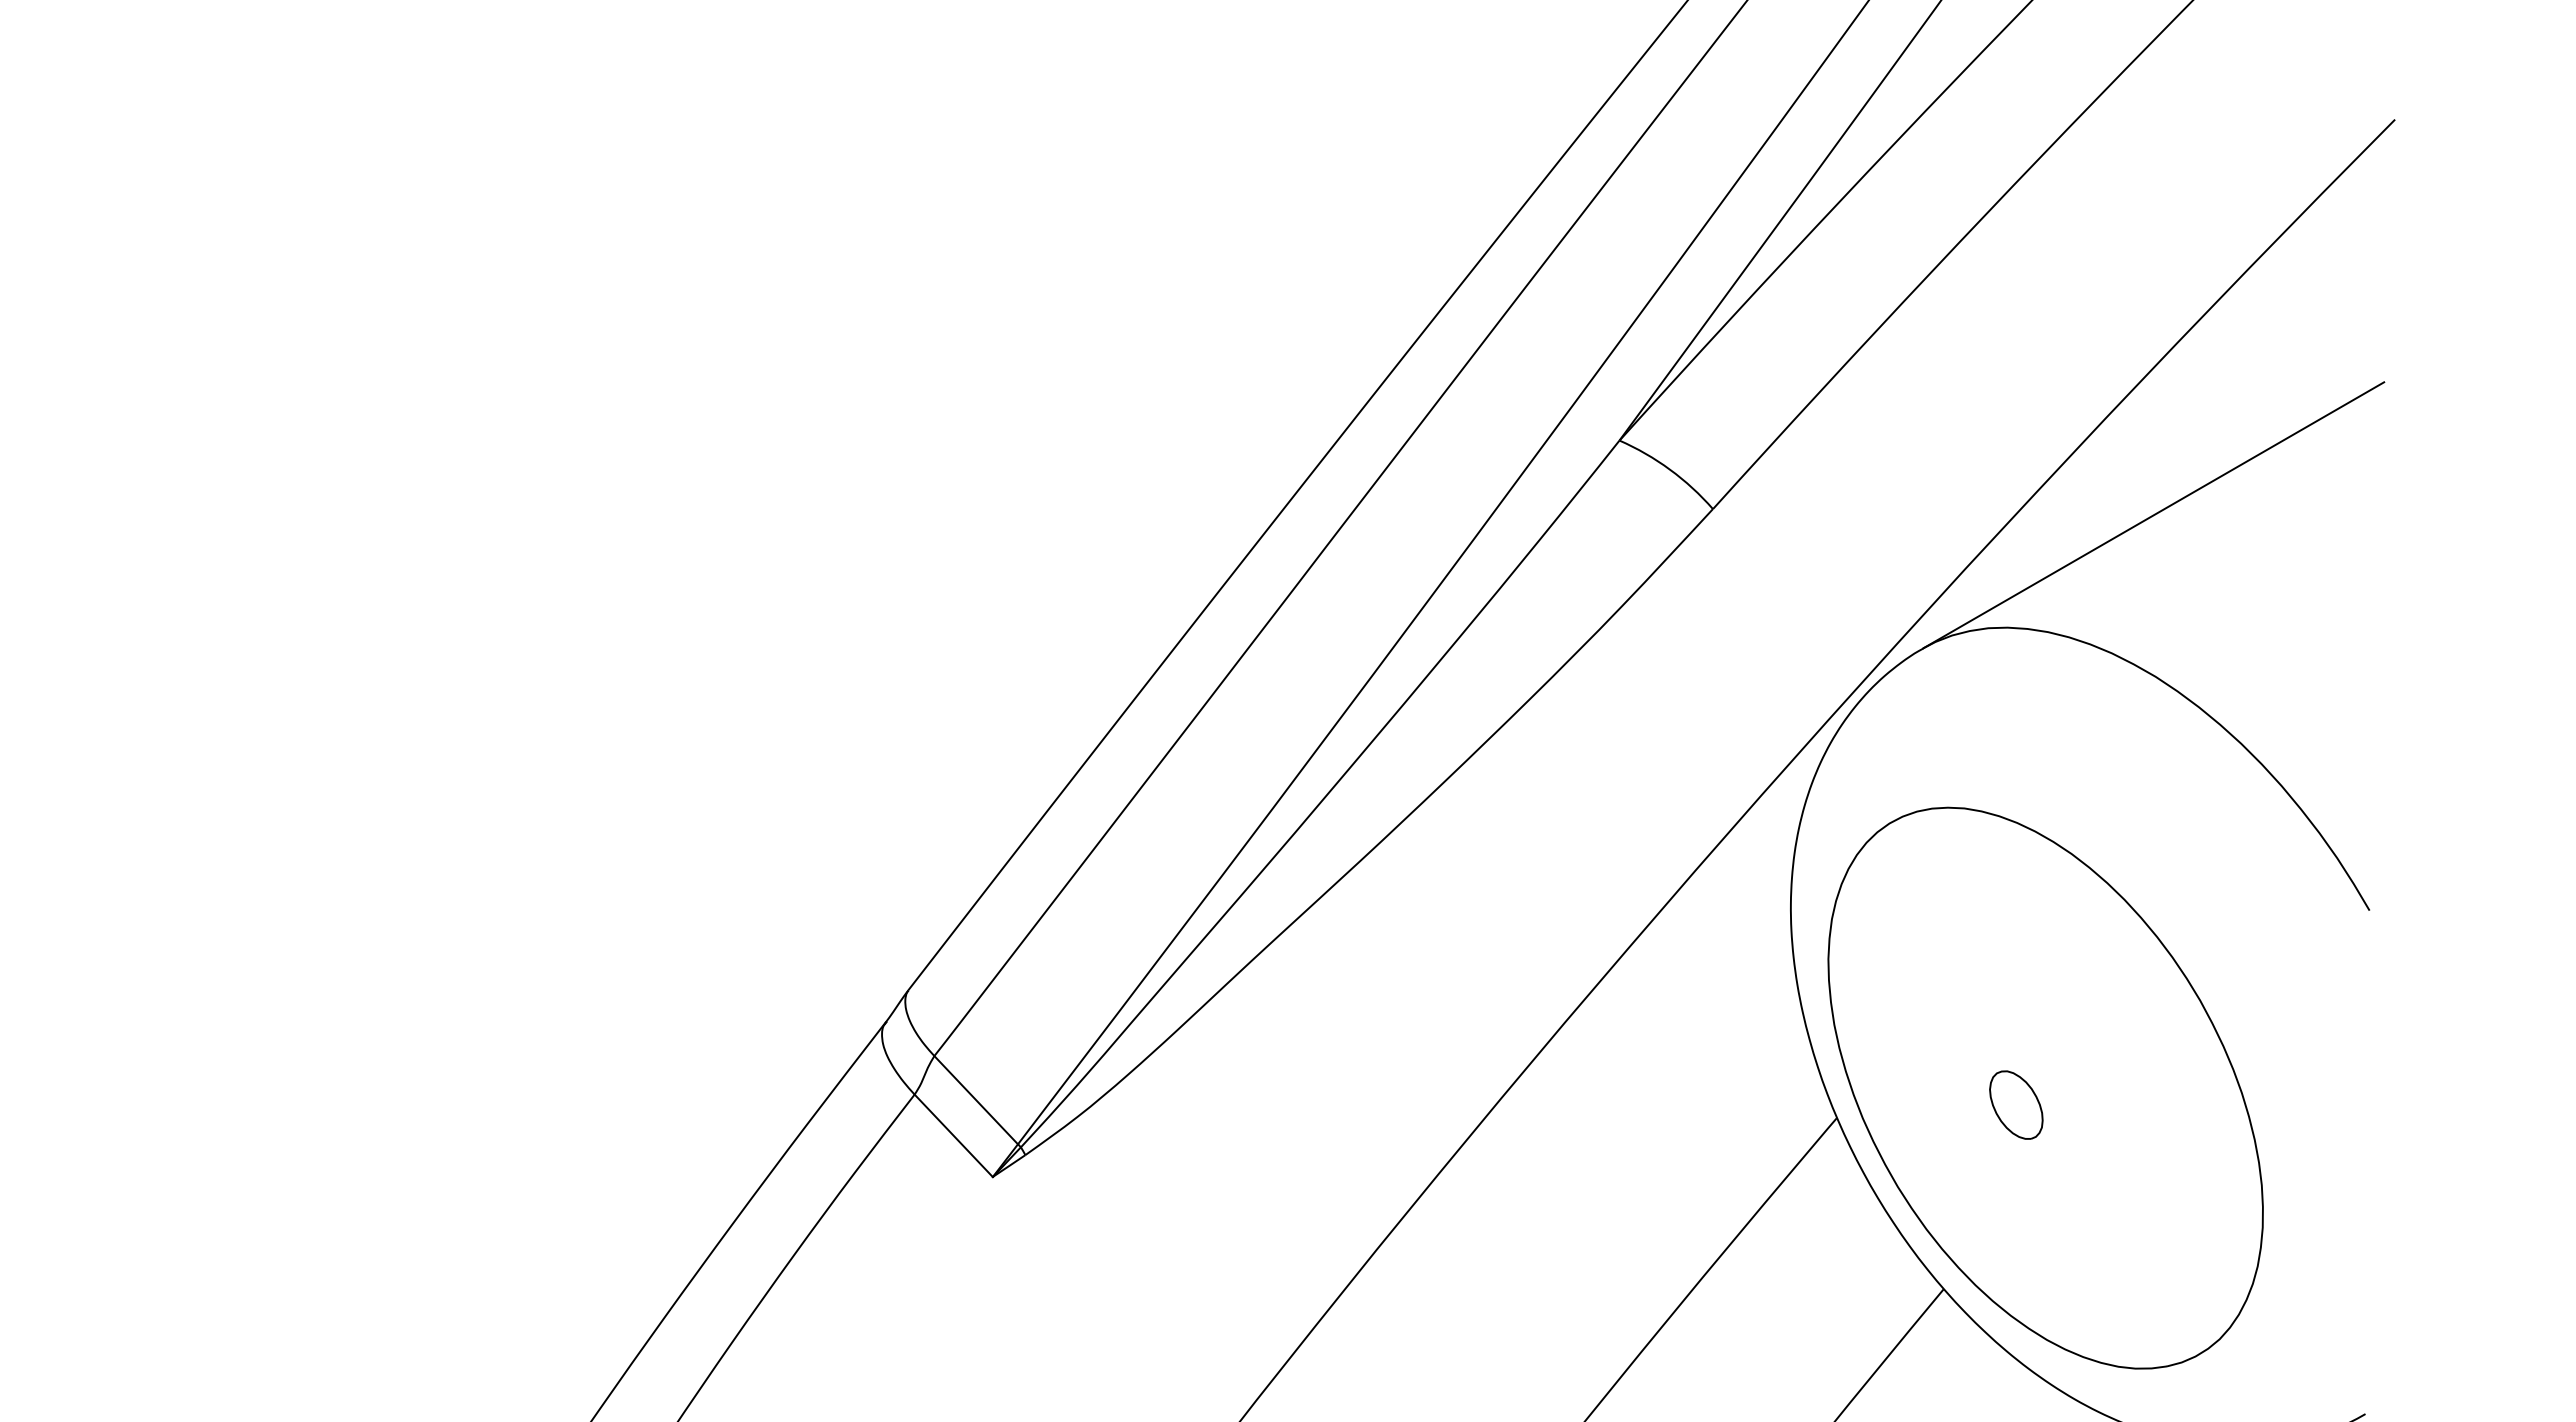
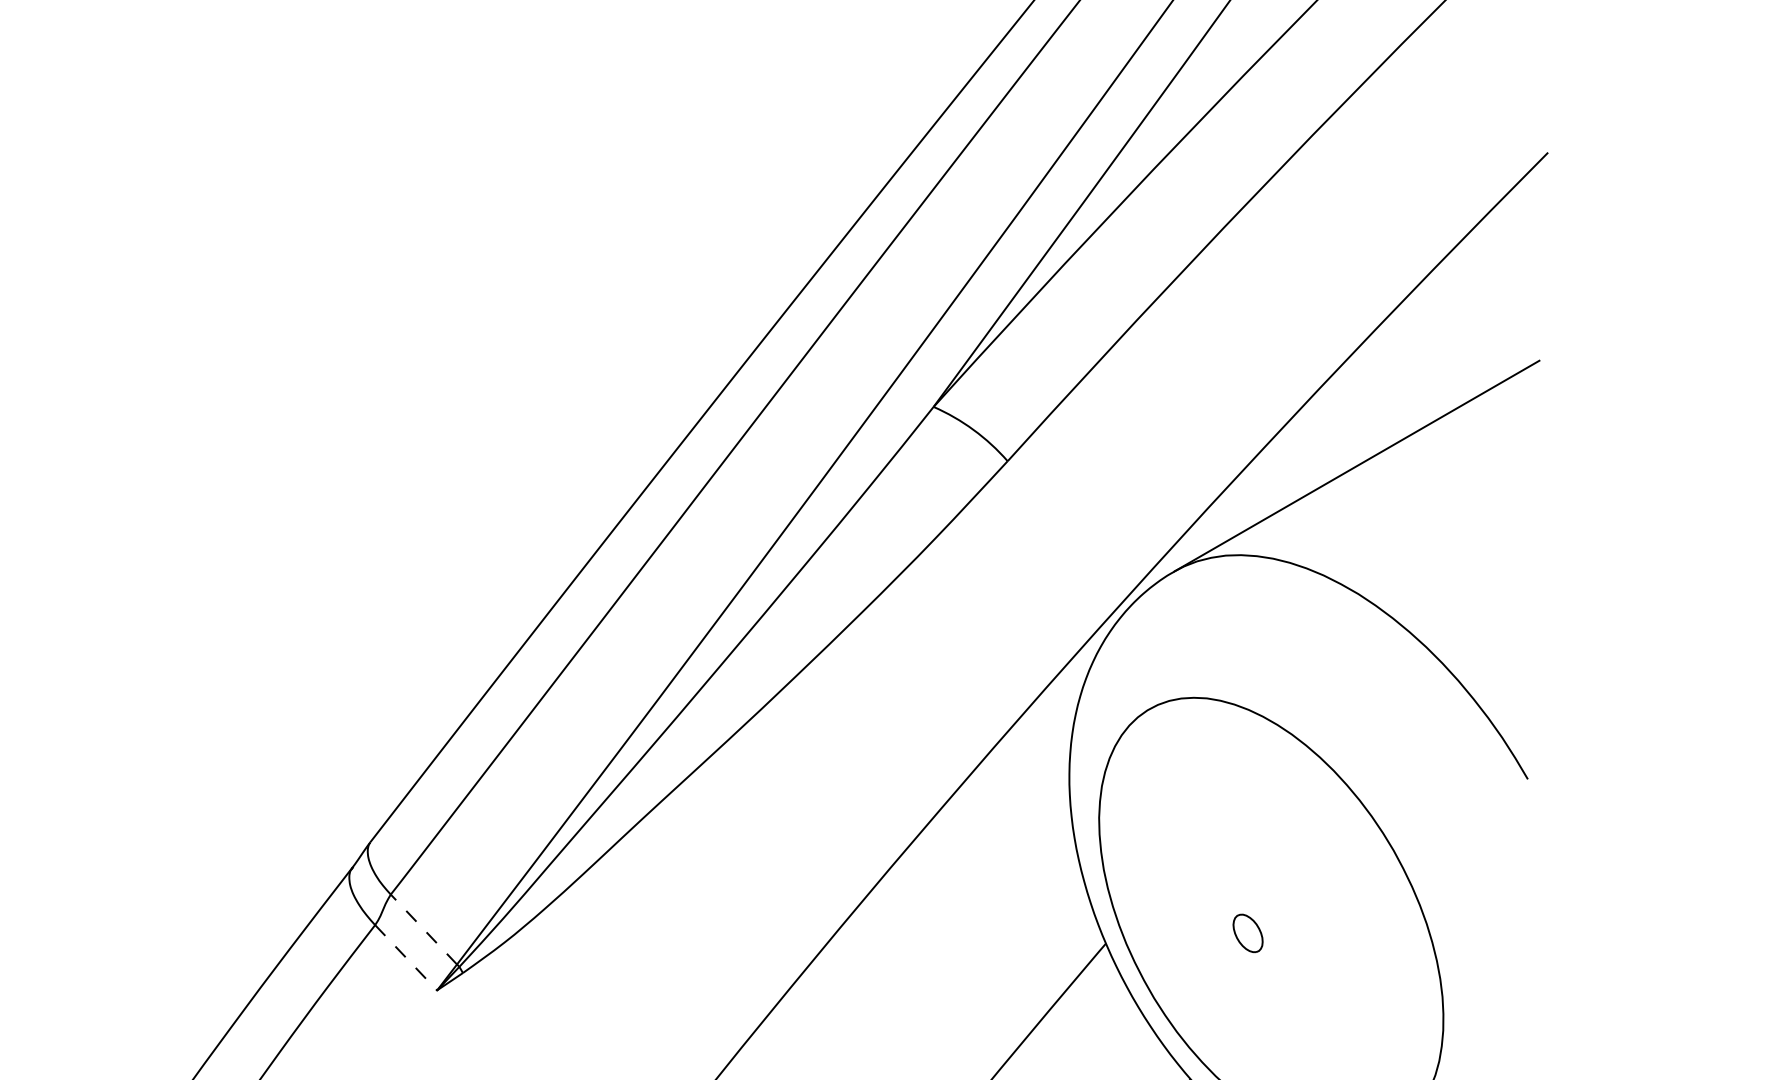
line: (976, 1100) -> (424, 929), solid -> dashed
part: (2016, 1104) -> (1248, 932), size x0.7
line: (953, 1135) -> (405, 957), solid -> dashed

